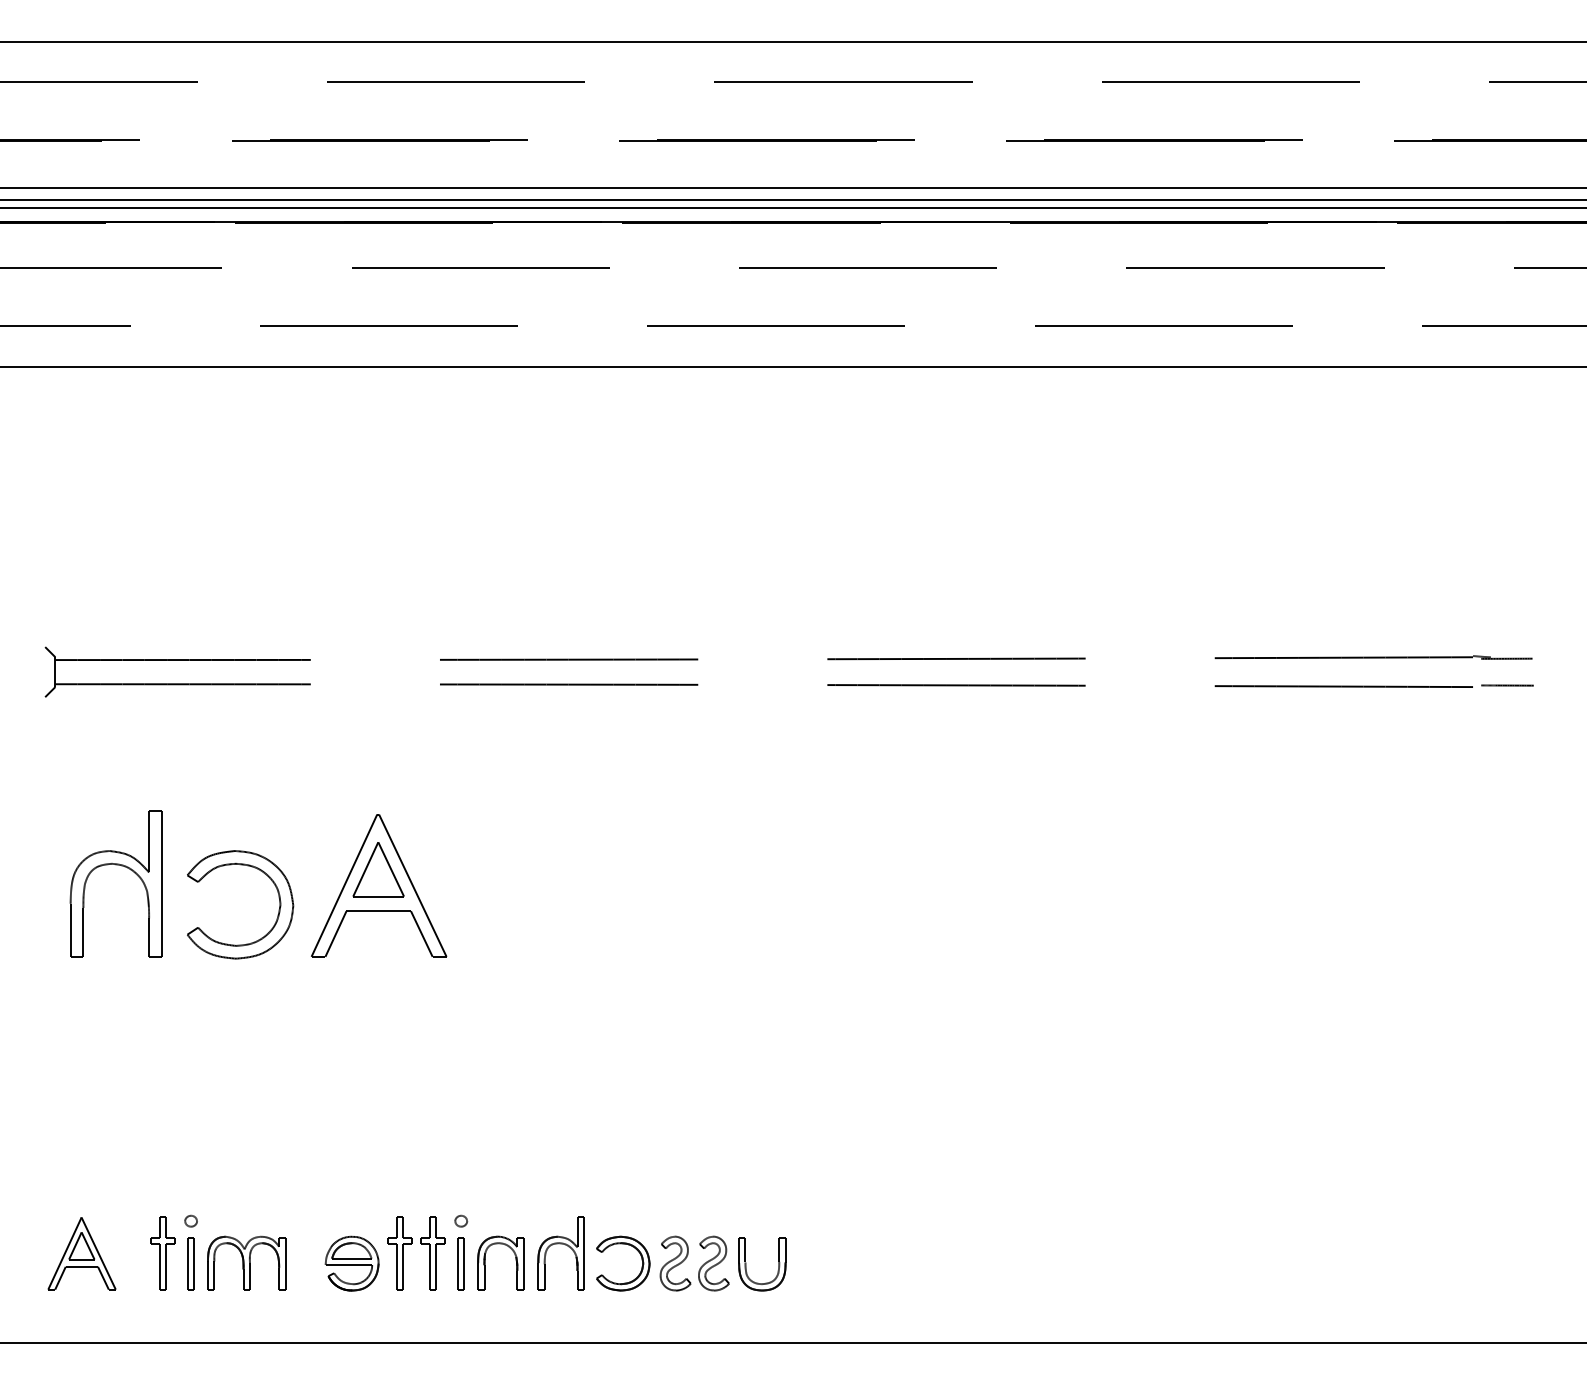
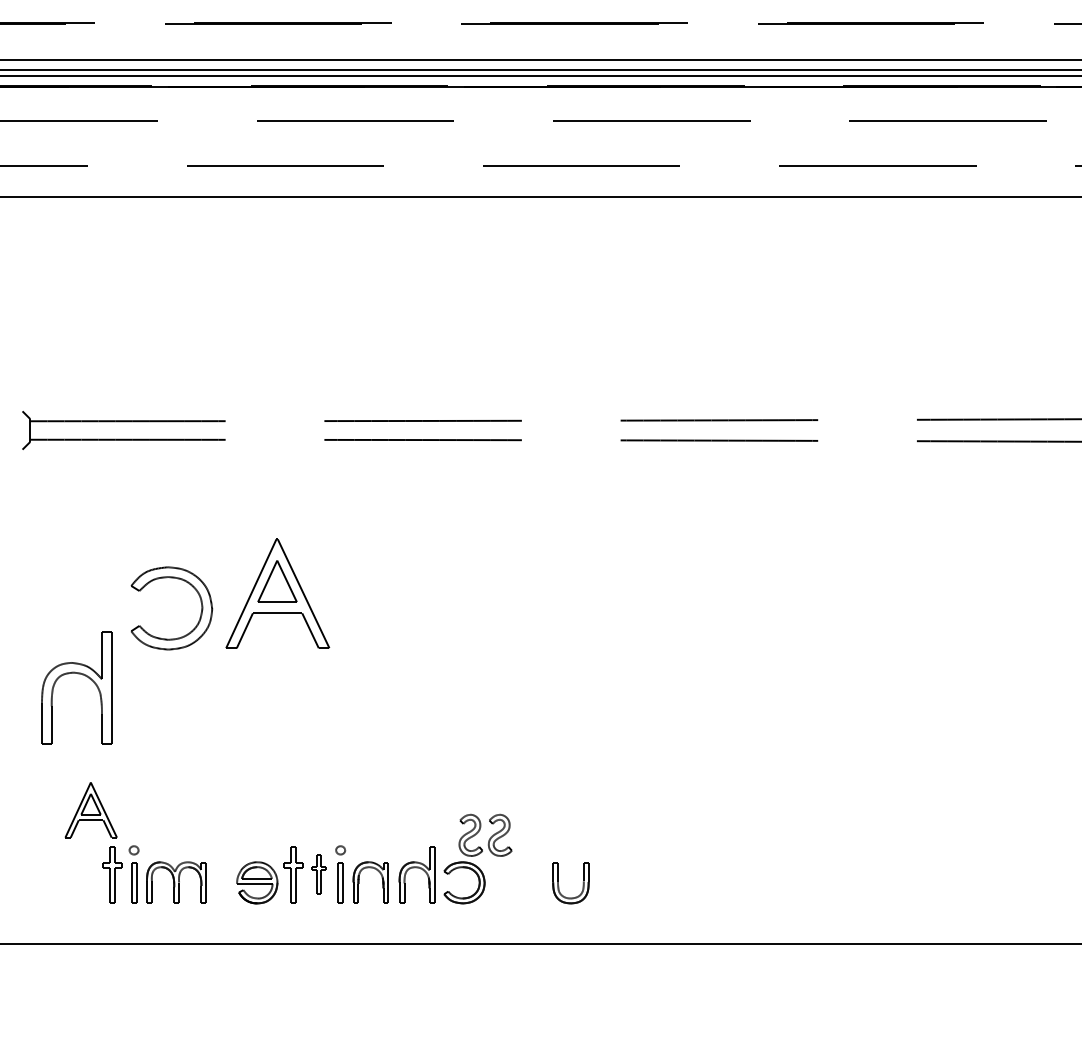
part: (115, 865) -> (76, 673), moved
part: (81, 1253) -> (90, 810), moved
part: (432, 1253) -> (318, 875), size x0.7
part: (699, 1268) -> (489, 839), moved

